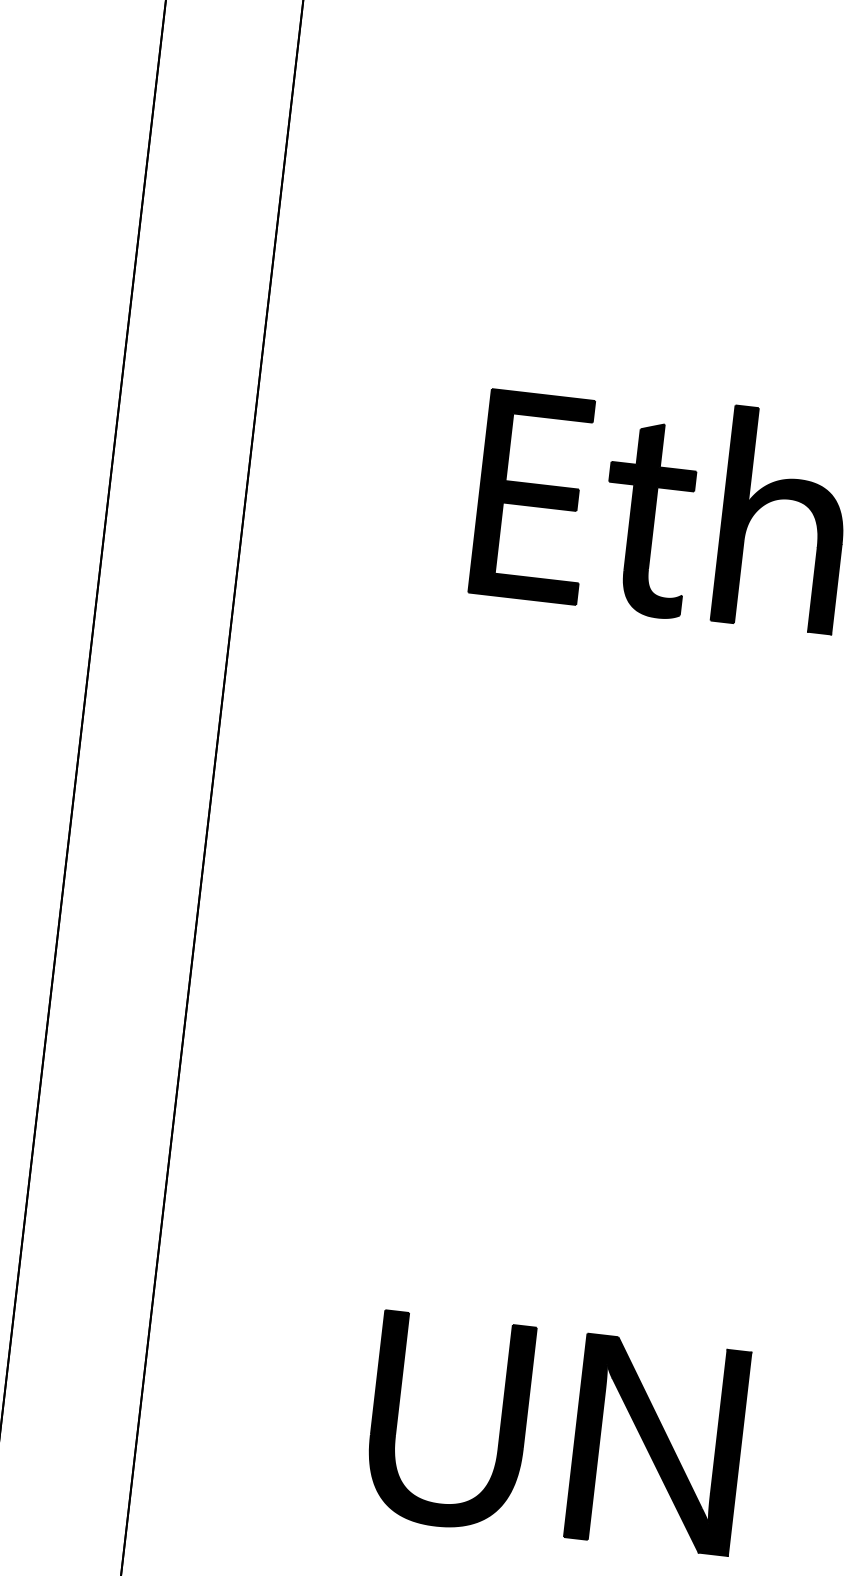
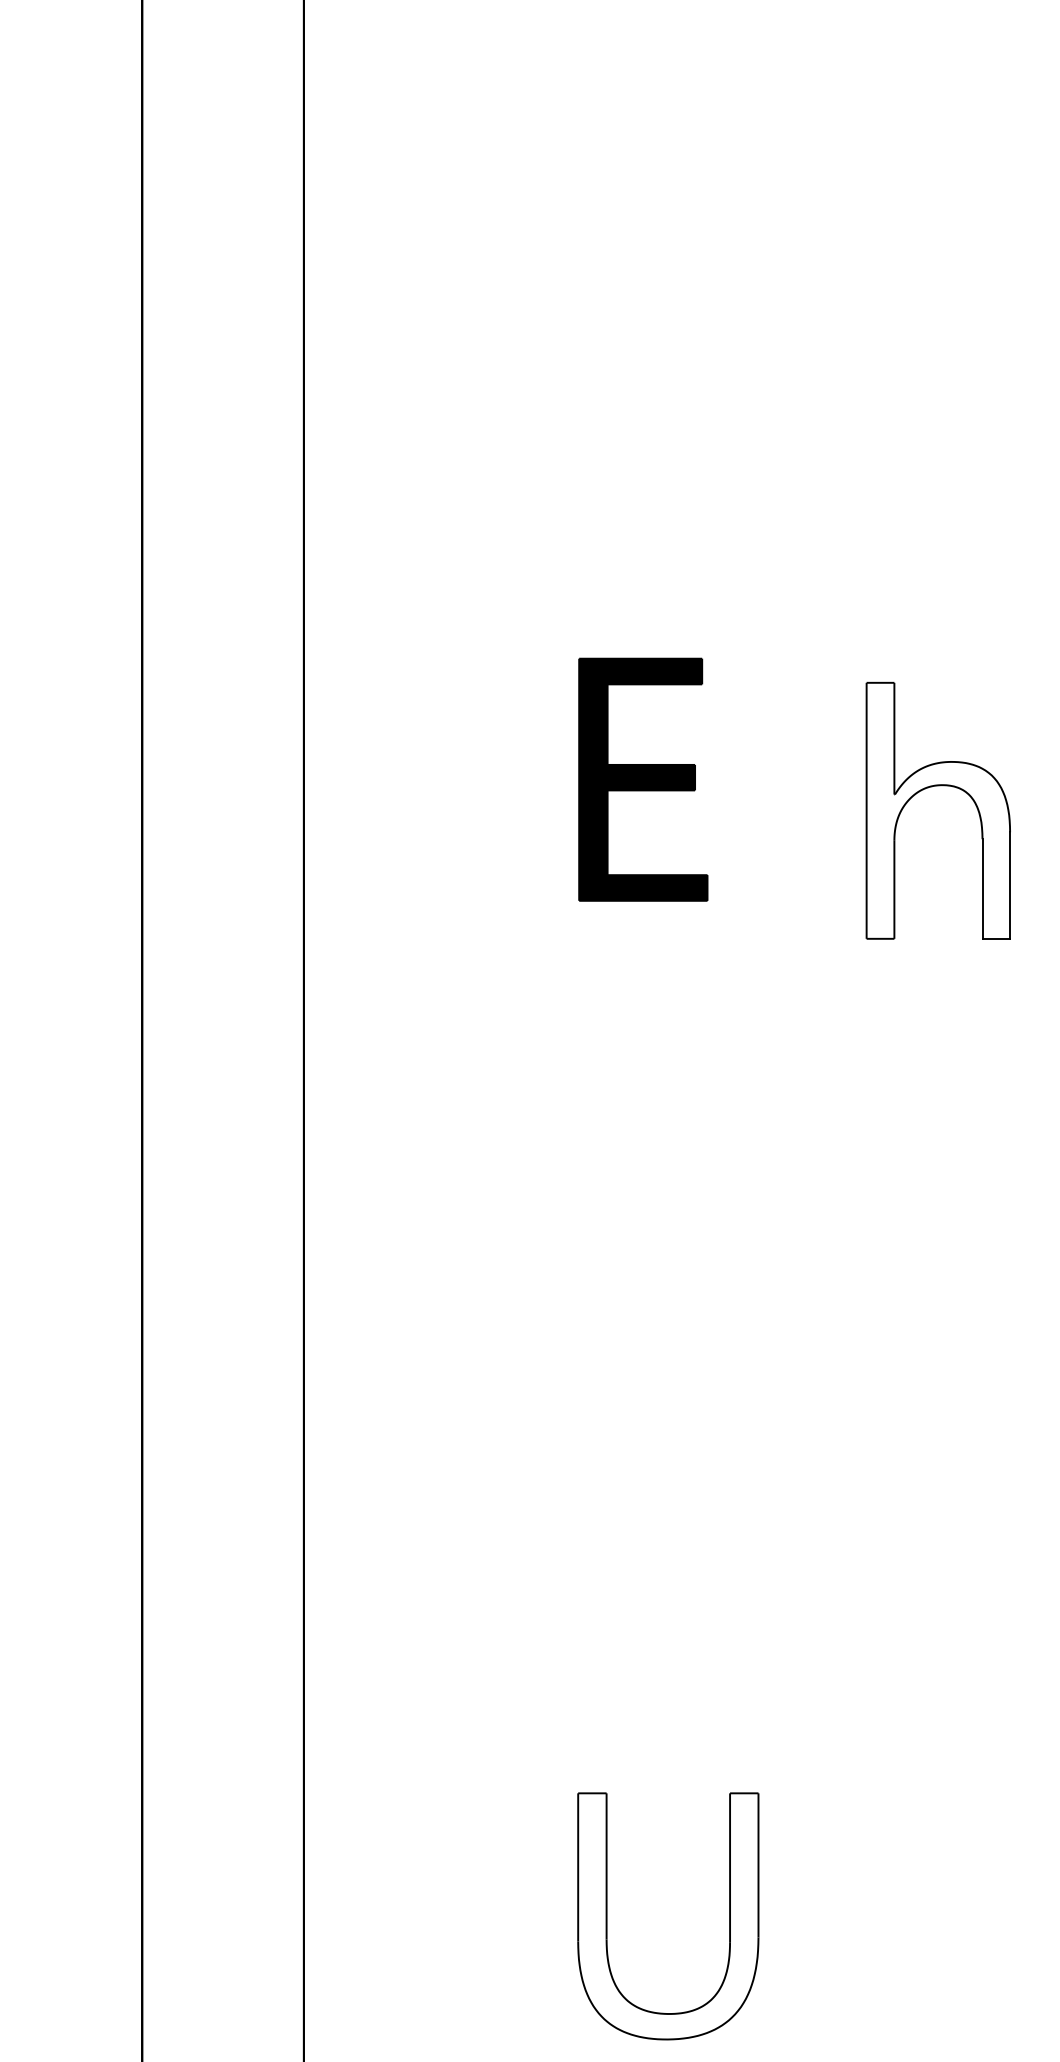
part: (534, 496) -> (643, 779), moved
part: (647, 519) -> (778, 828), removed
fill: (783, 519) -> (938, 810), removed
fill: (449, 1422) -> (668, 1916), removed
part: (657, 1444) -> (916, 1914), removed

